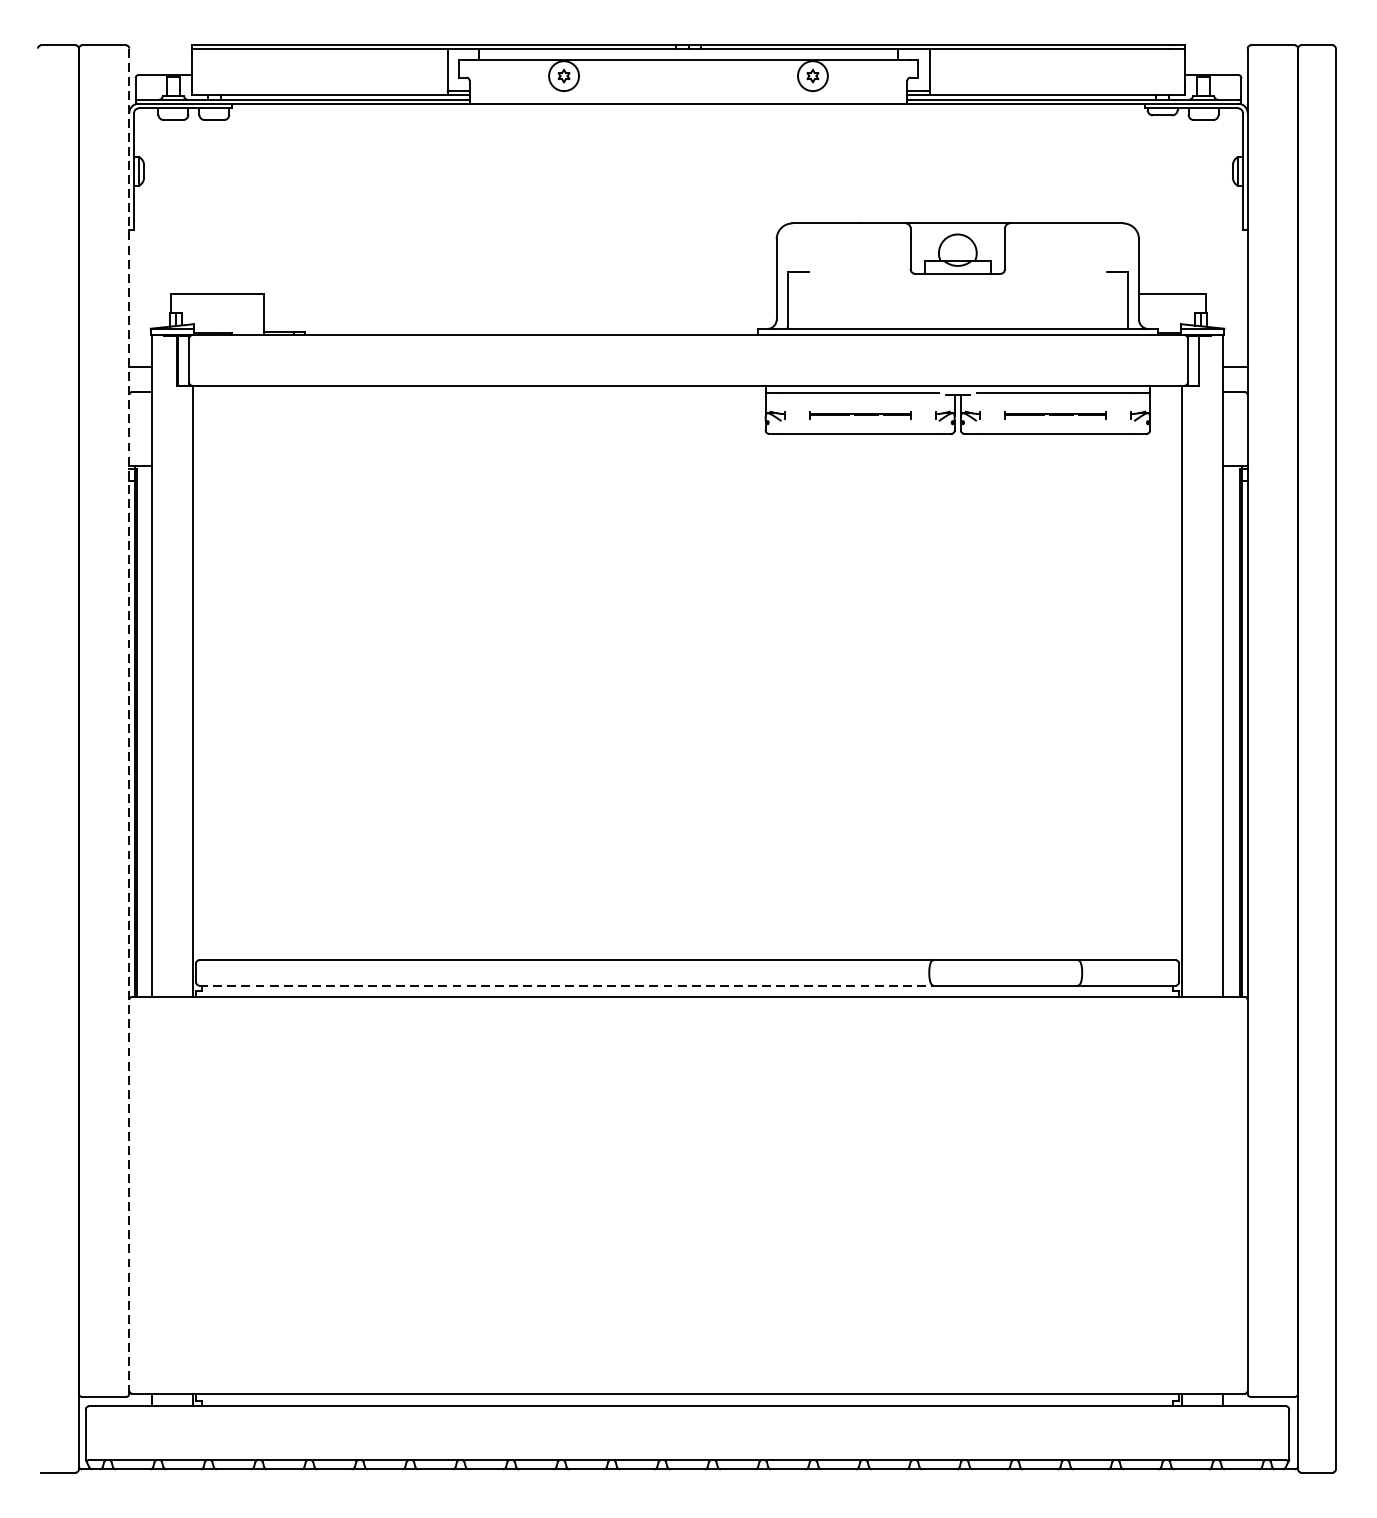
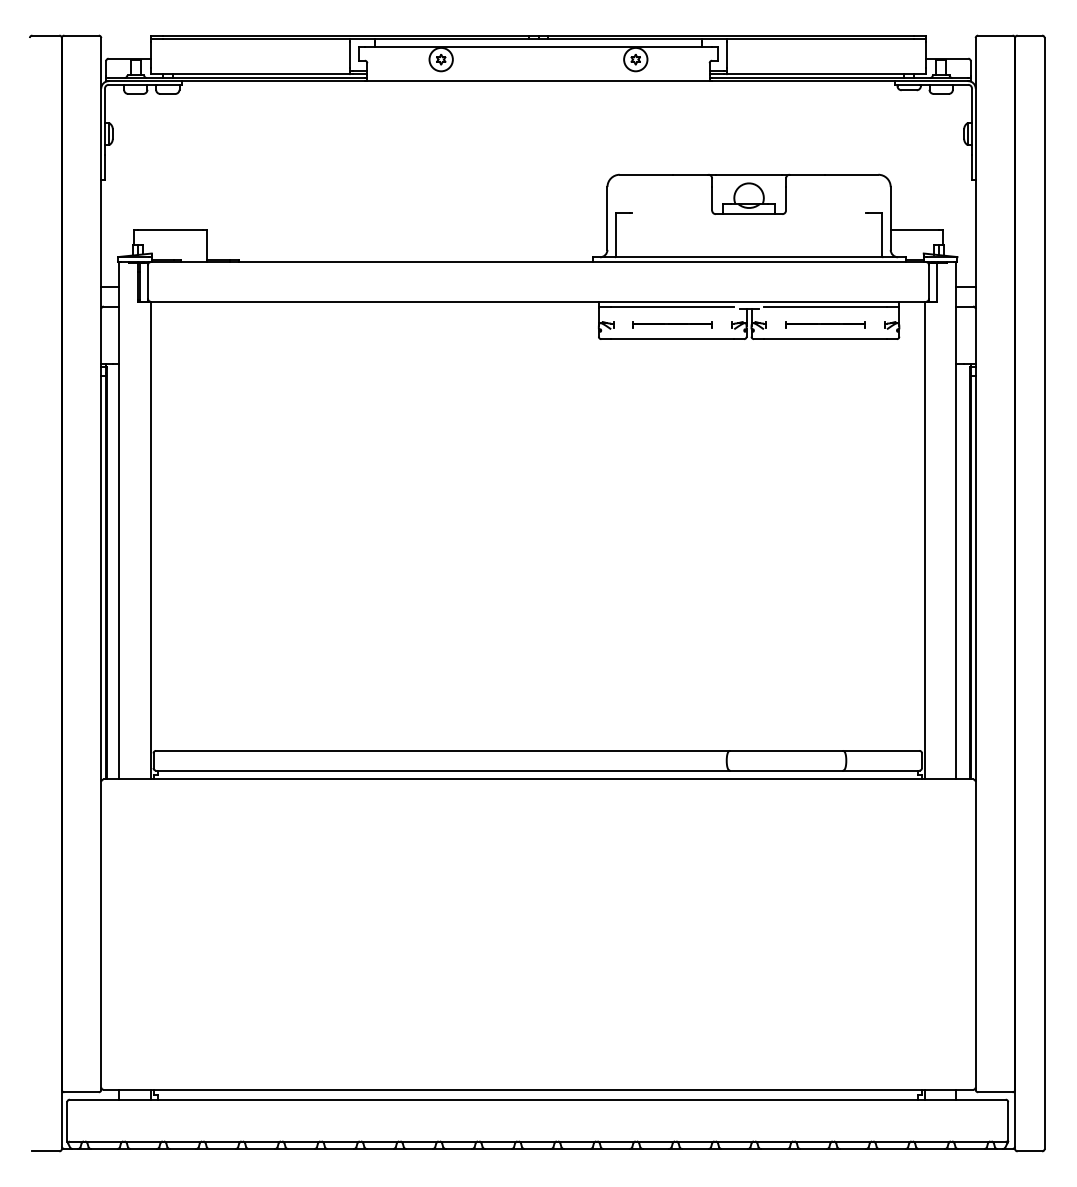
line: (129, 720) -> (101, 563), dashed -> solid
line: (566, 985) -> (443, 770), dashed -> solid

